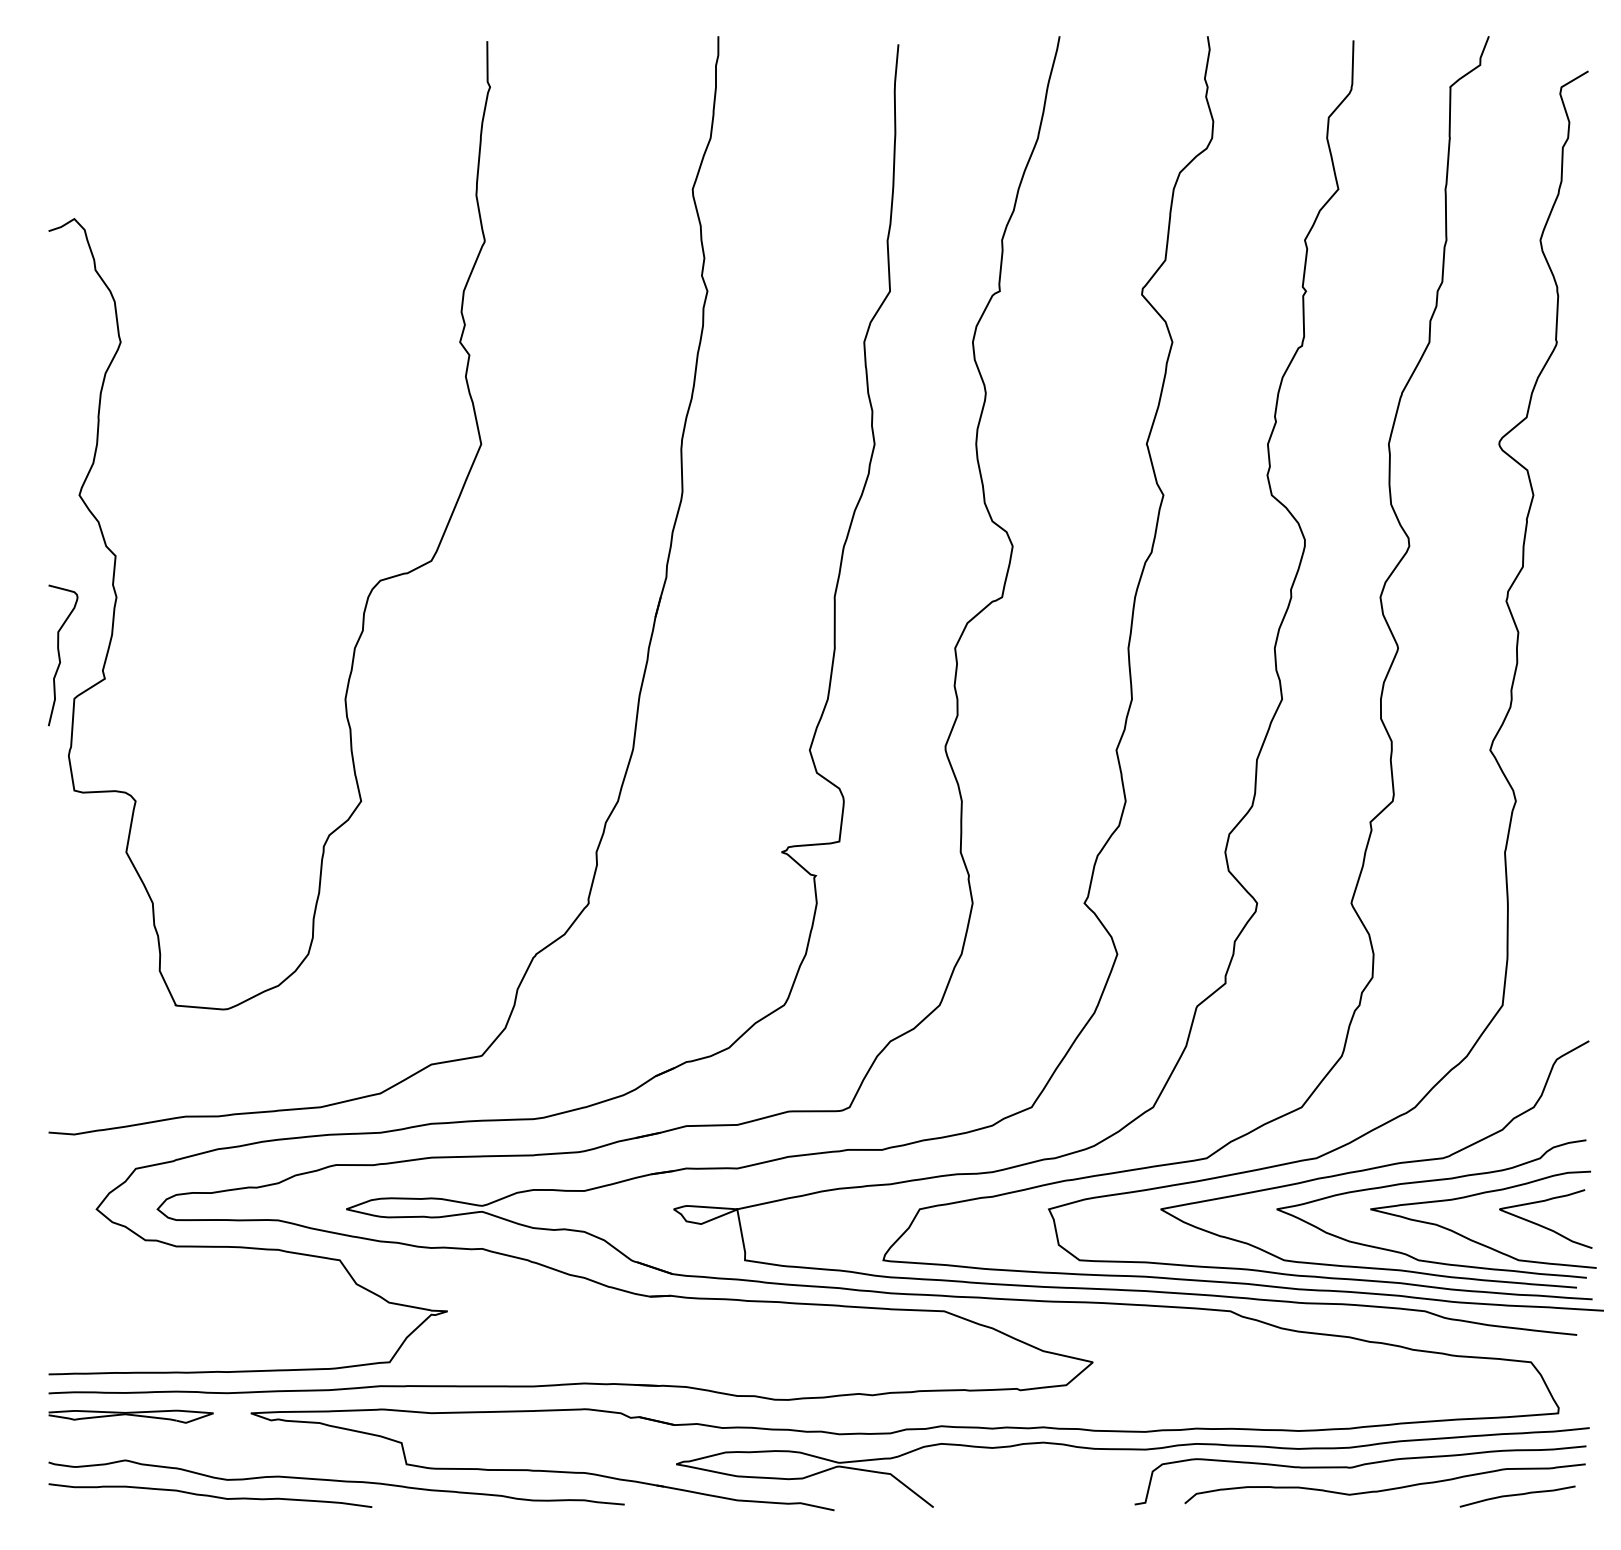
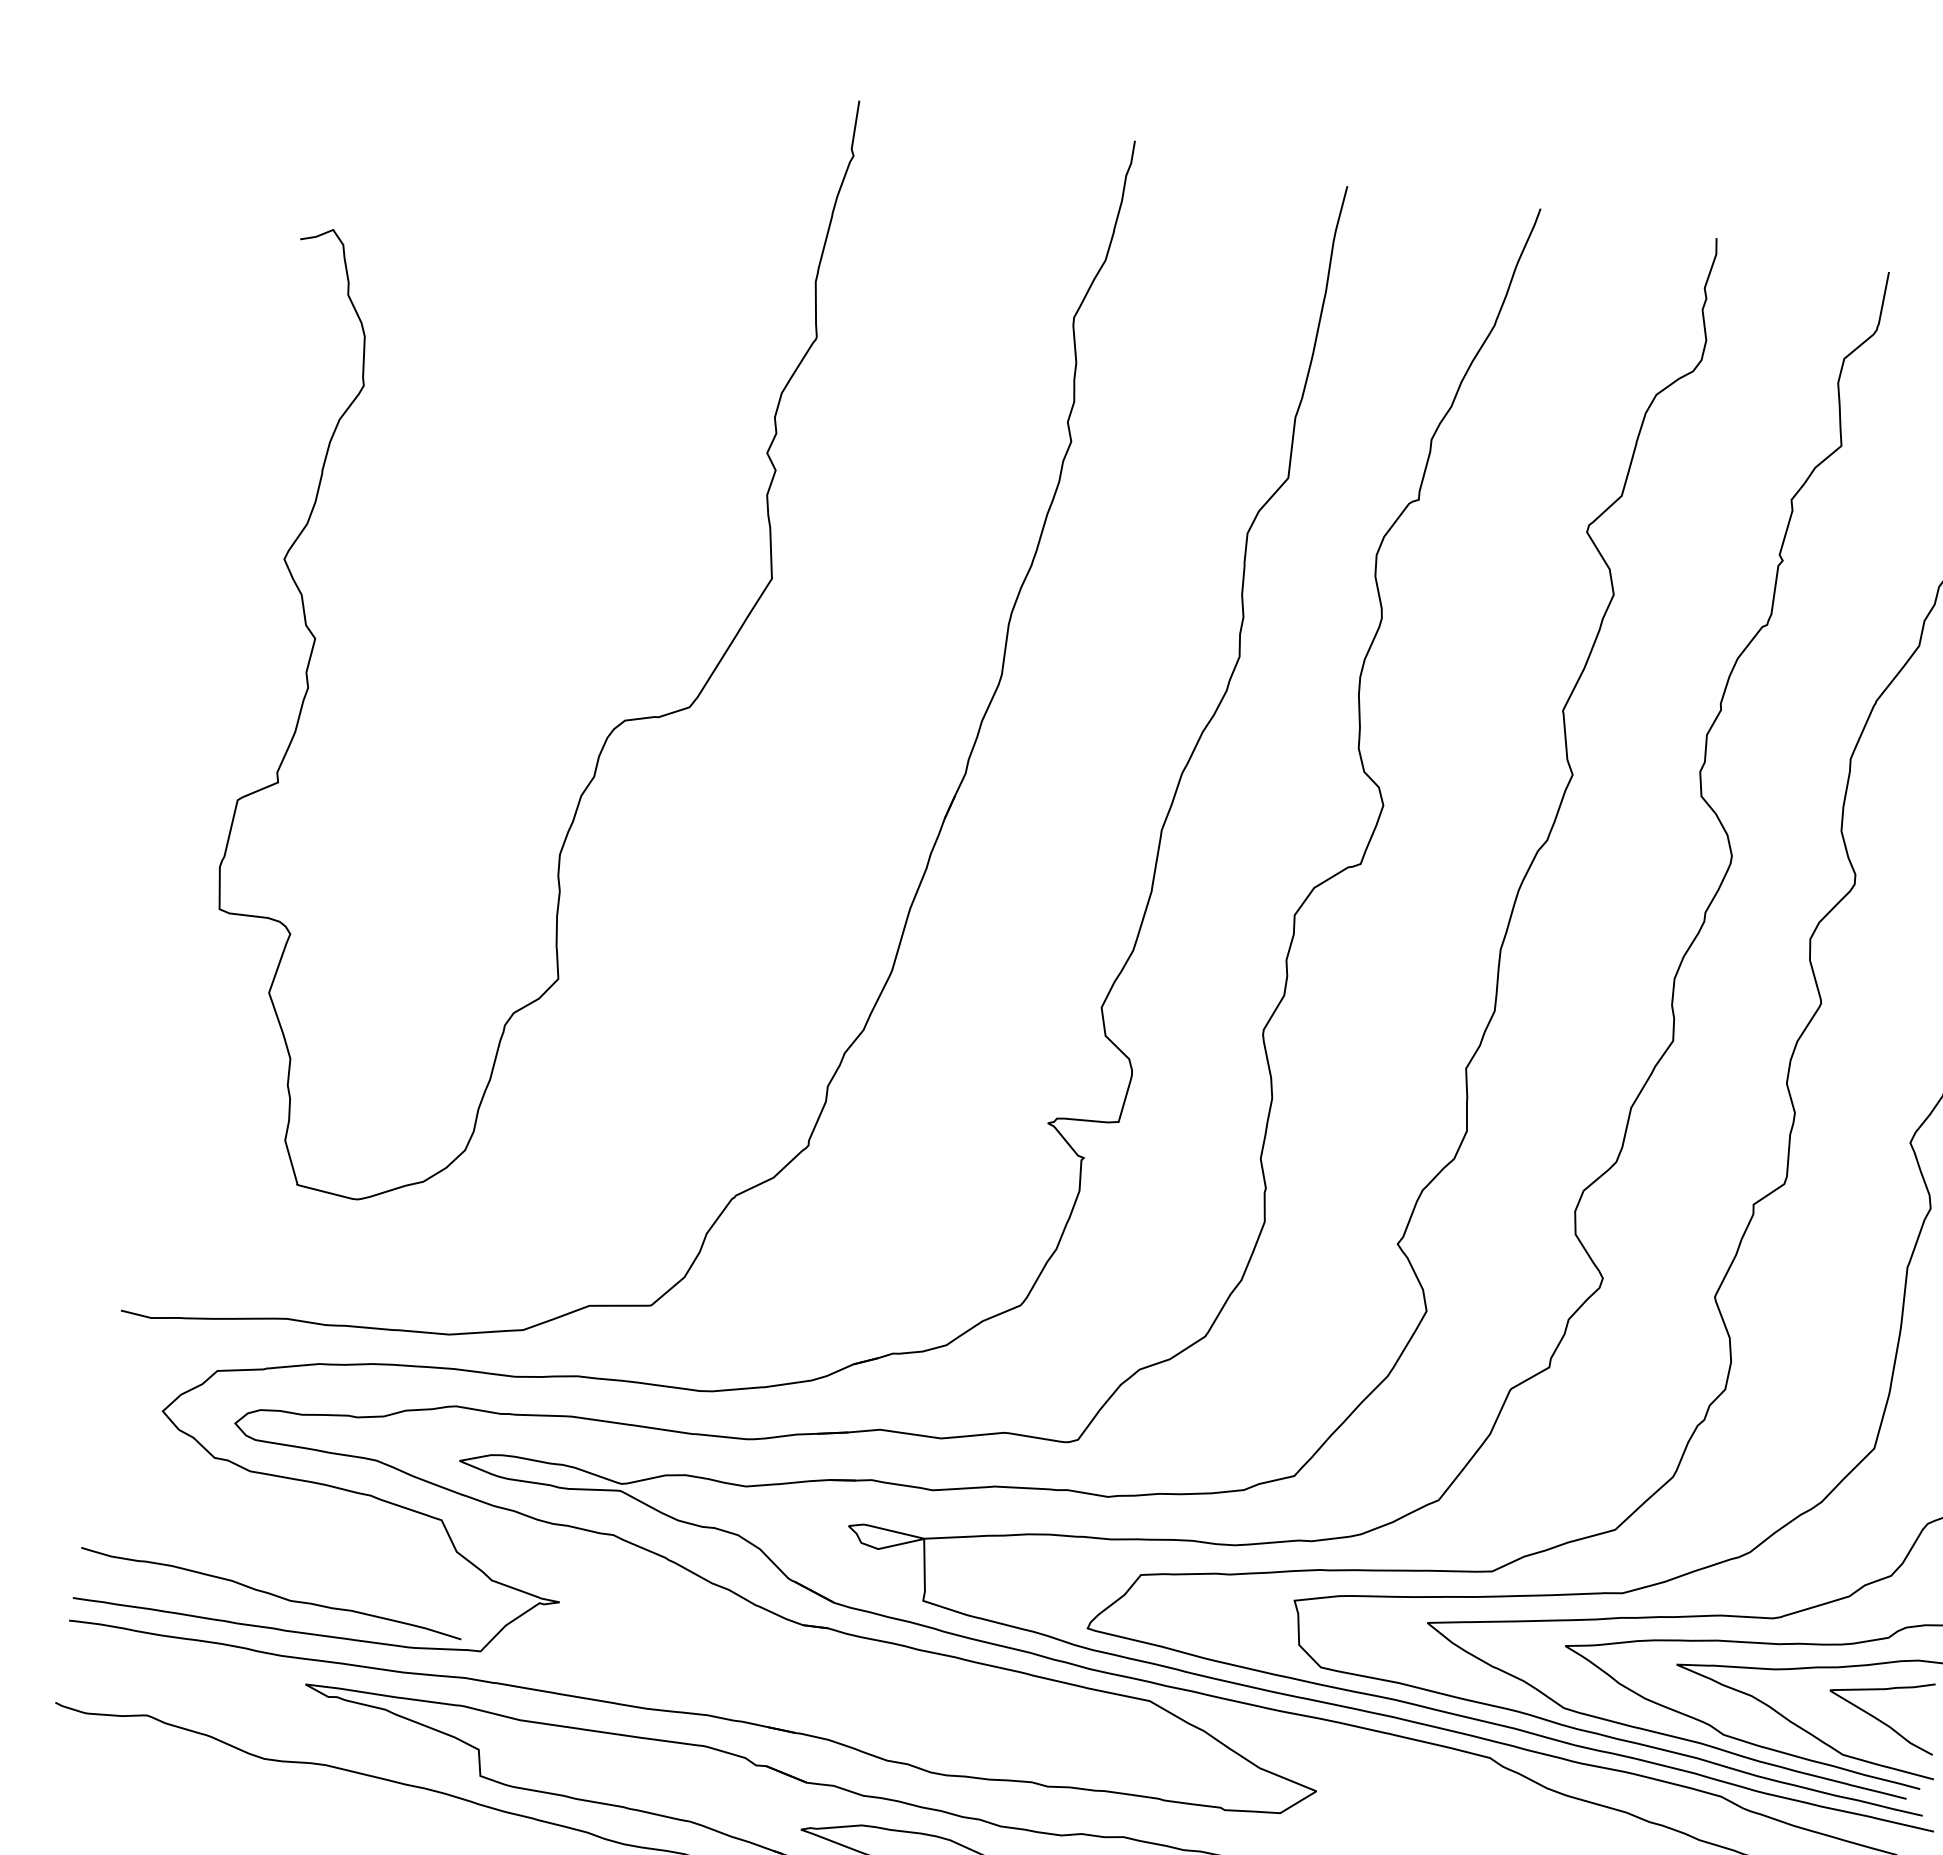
curve: (60, 656) -> (229, 747), removed
part: (130, 1416) -> (161, 1664), removed
curve: (210, 1495) -> (271, 1593), moved

